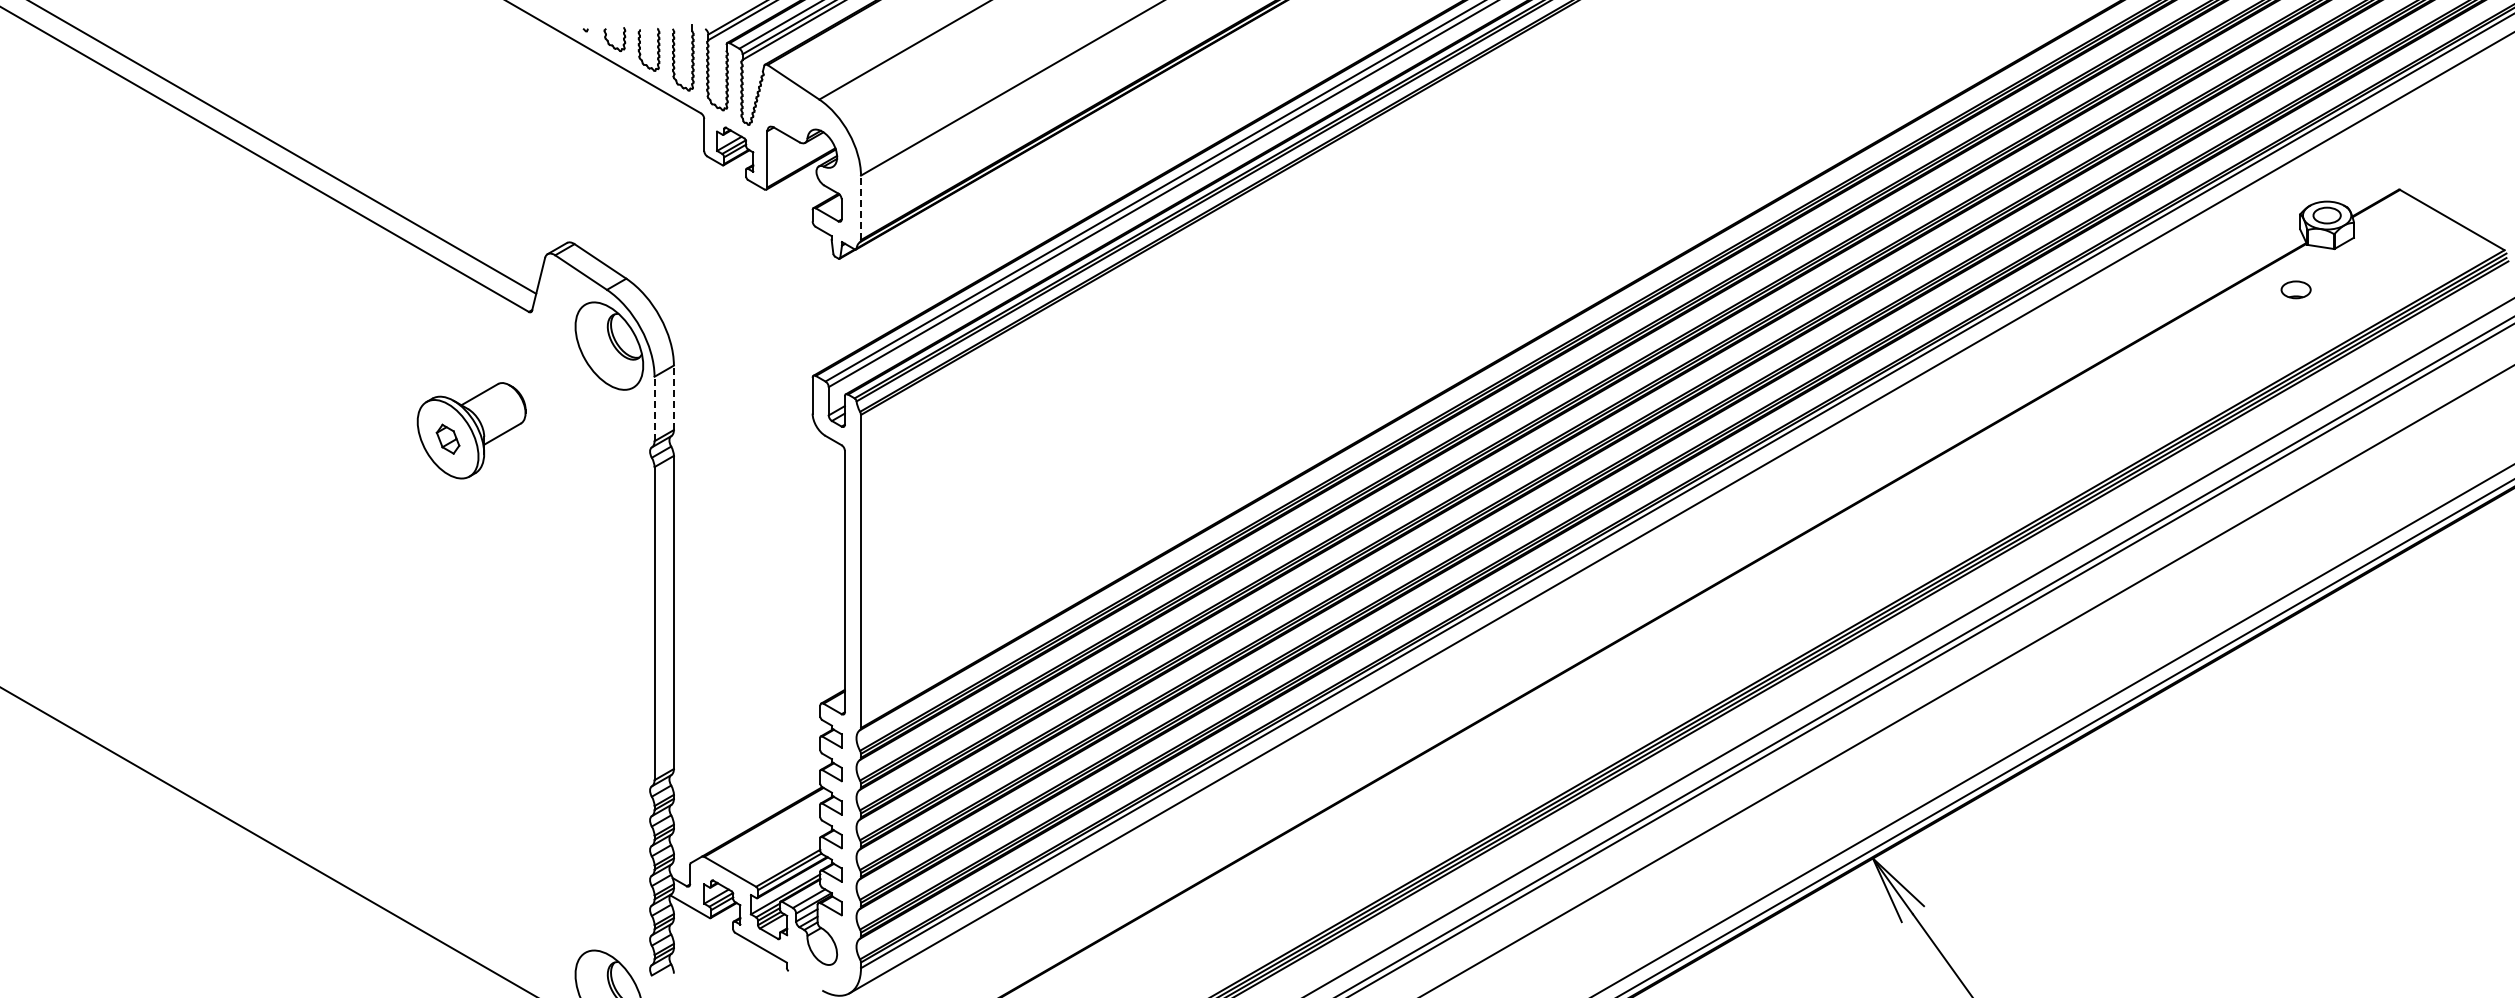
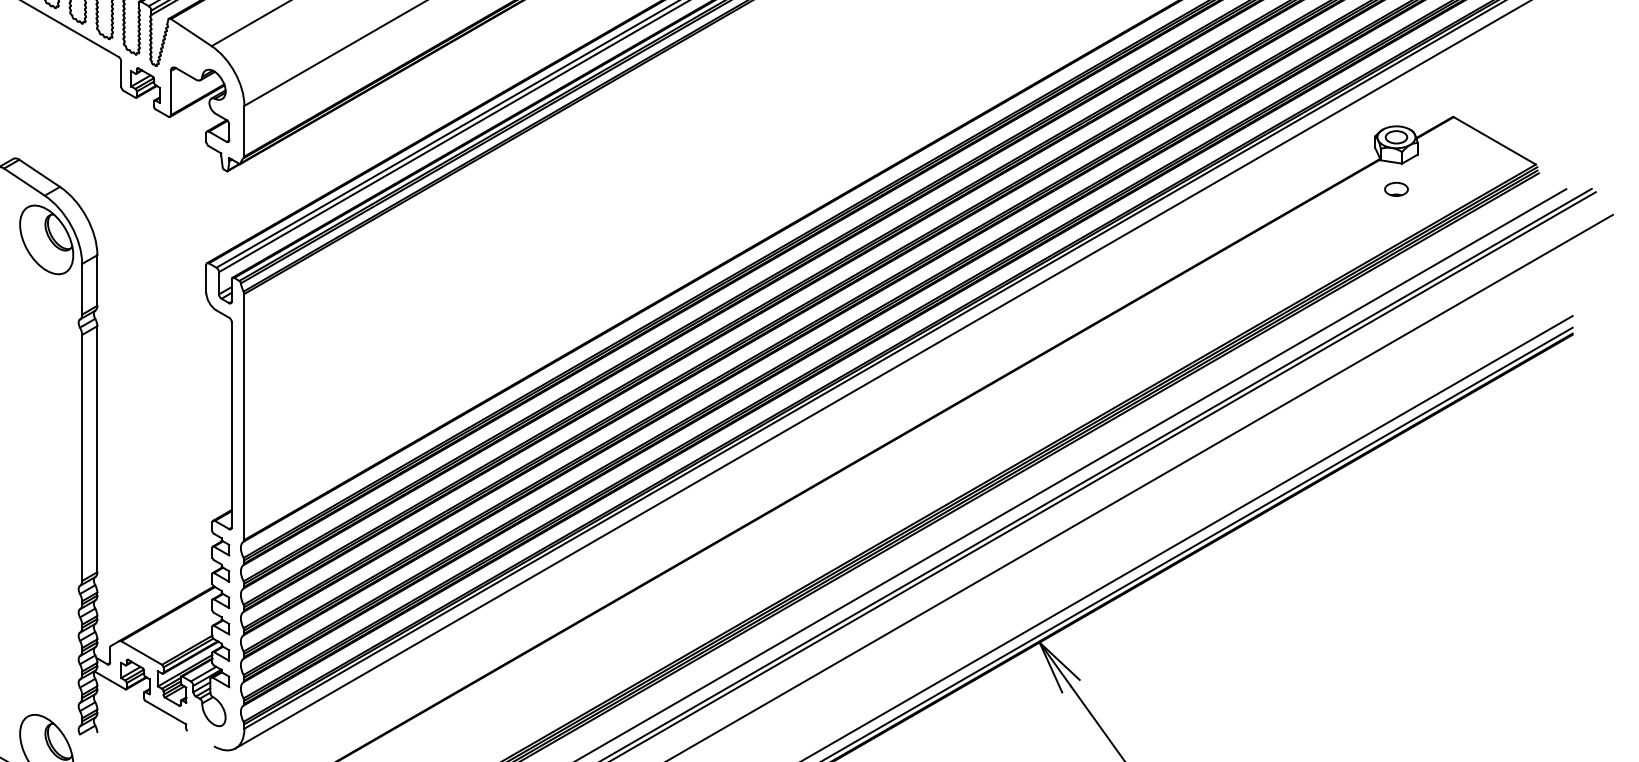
line: (861, 207) -> (244, 130), dashed -> solid
part: (2295, 289) -> (1395, 189), moved
line: (673, 397) -> (97, 280), dashed -> solid
line: (654, 408) -> (82, 288), dashed -> solid

